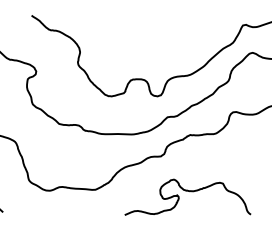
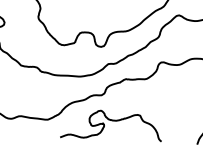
curve: (189, 192) -> (112, 121), moved

